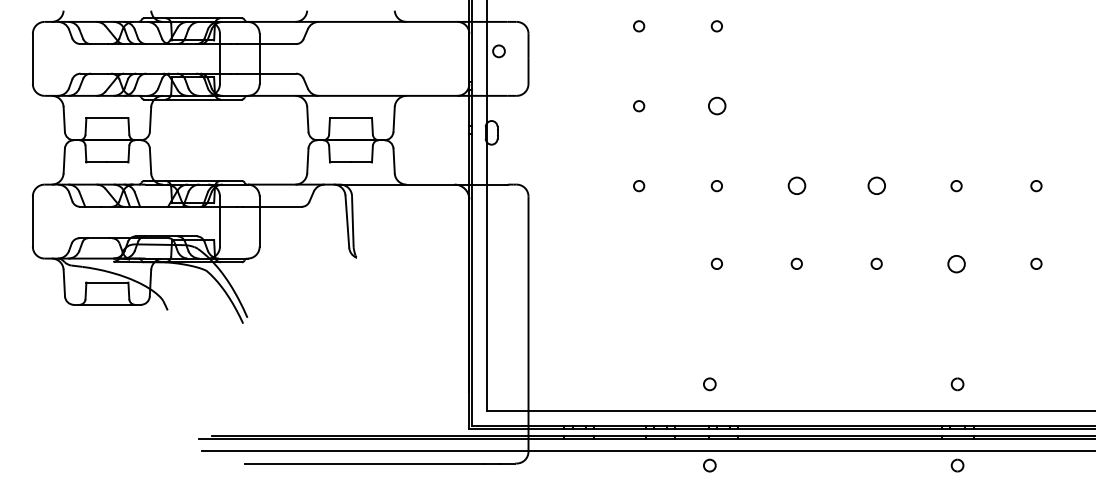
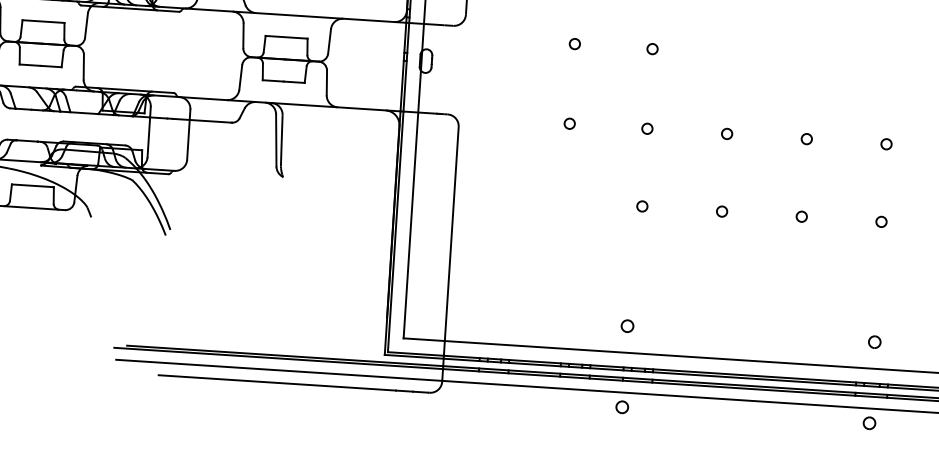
circle: (716, 106) -> (652, 49), size x0.62
circle: (796, 186) -> (726, 134), size x0.62
circle: (876, 186) -> (806, 139), size x0.62
circle: (956, 263) -> (881, 221), size x0.62

